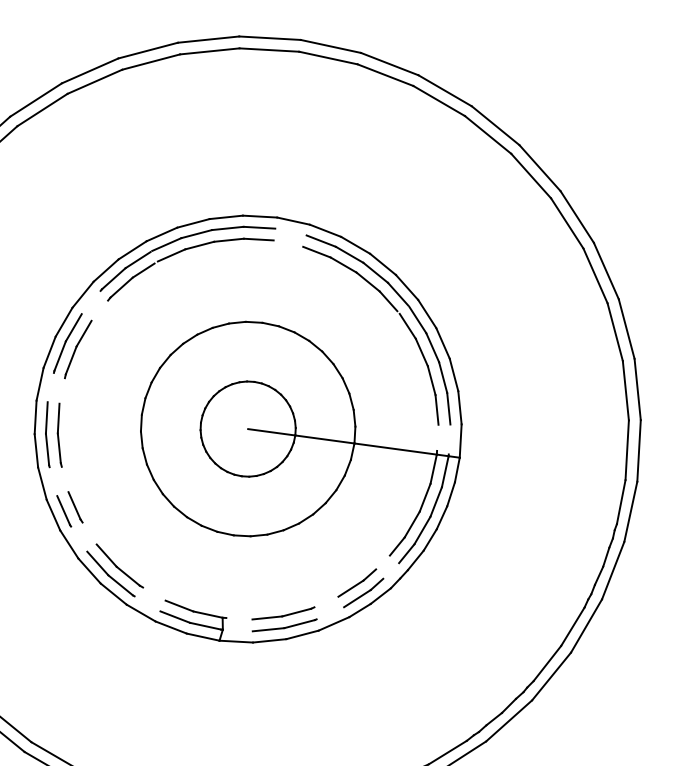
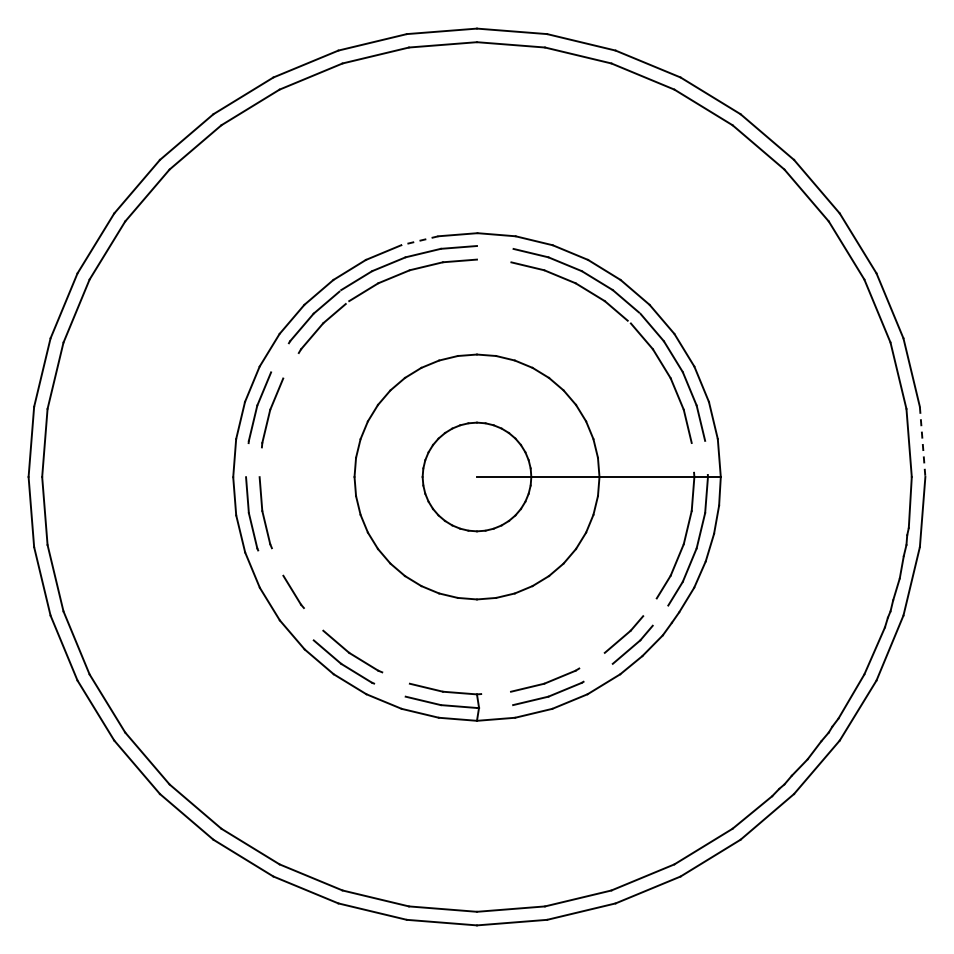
line: (226, 217) -> (419, 240), solid -> dashed
line: (638, 451) -> (922, 442), solid -> dashed
line: (64, 511) -> (281, 598), removed

